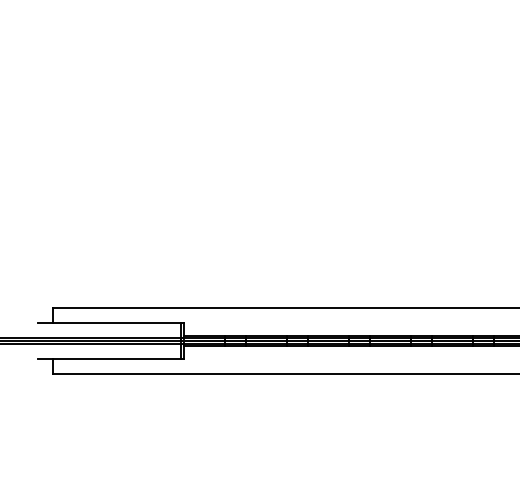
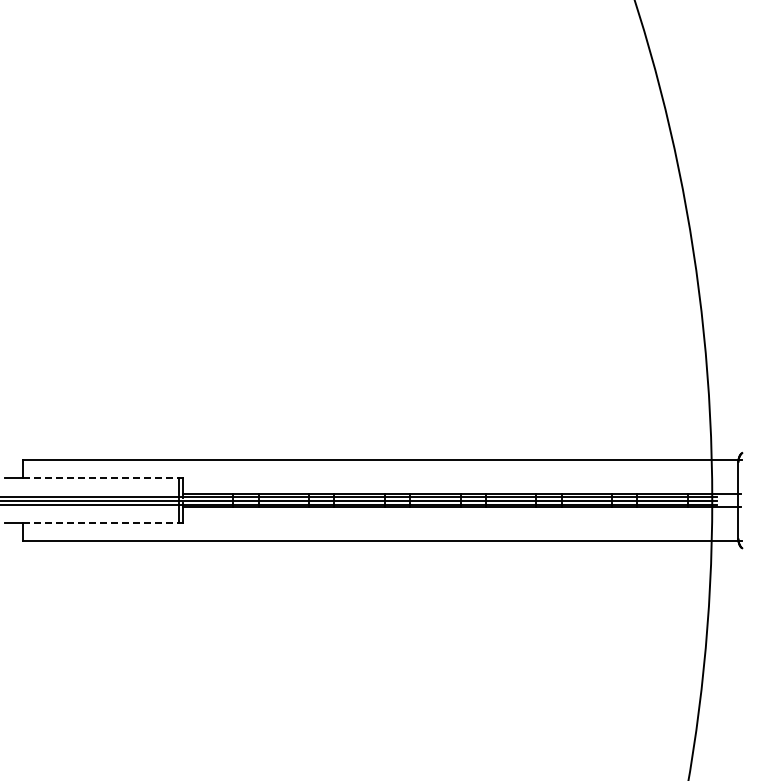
line: (117, 322) -> (101, 478), solid -> dashed
line: (117, 359) -> (101, 523), solid -> dashed

